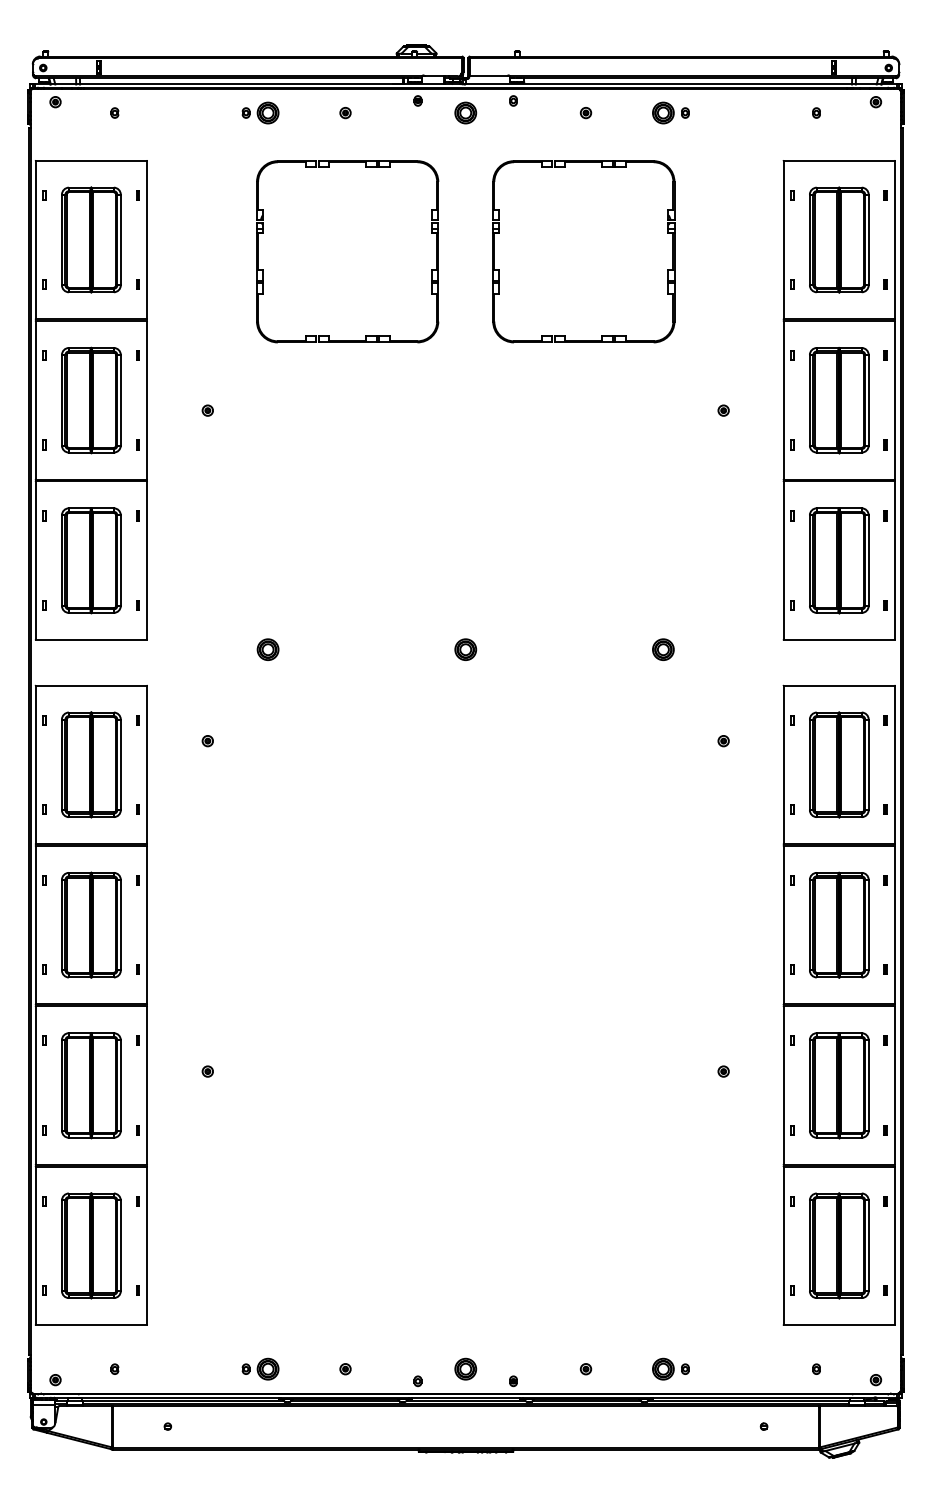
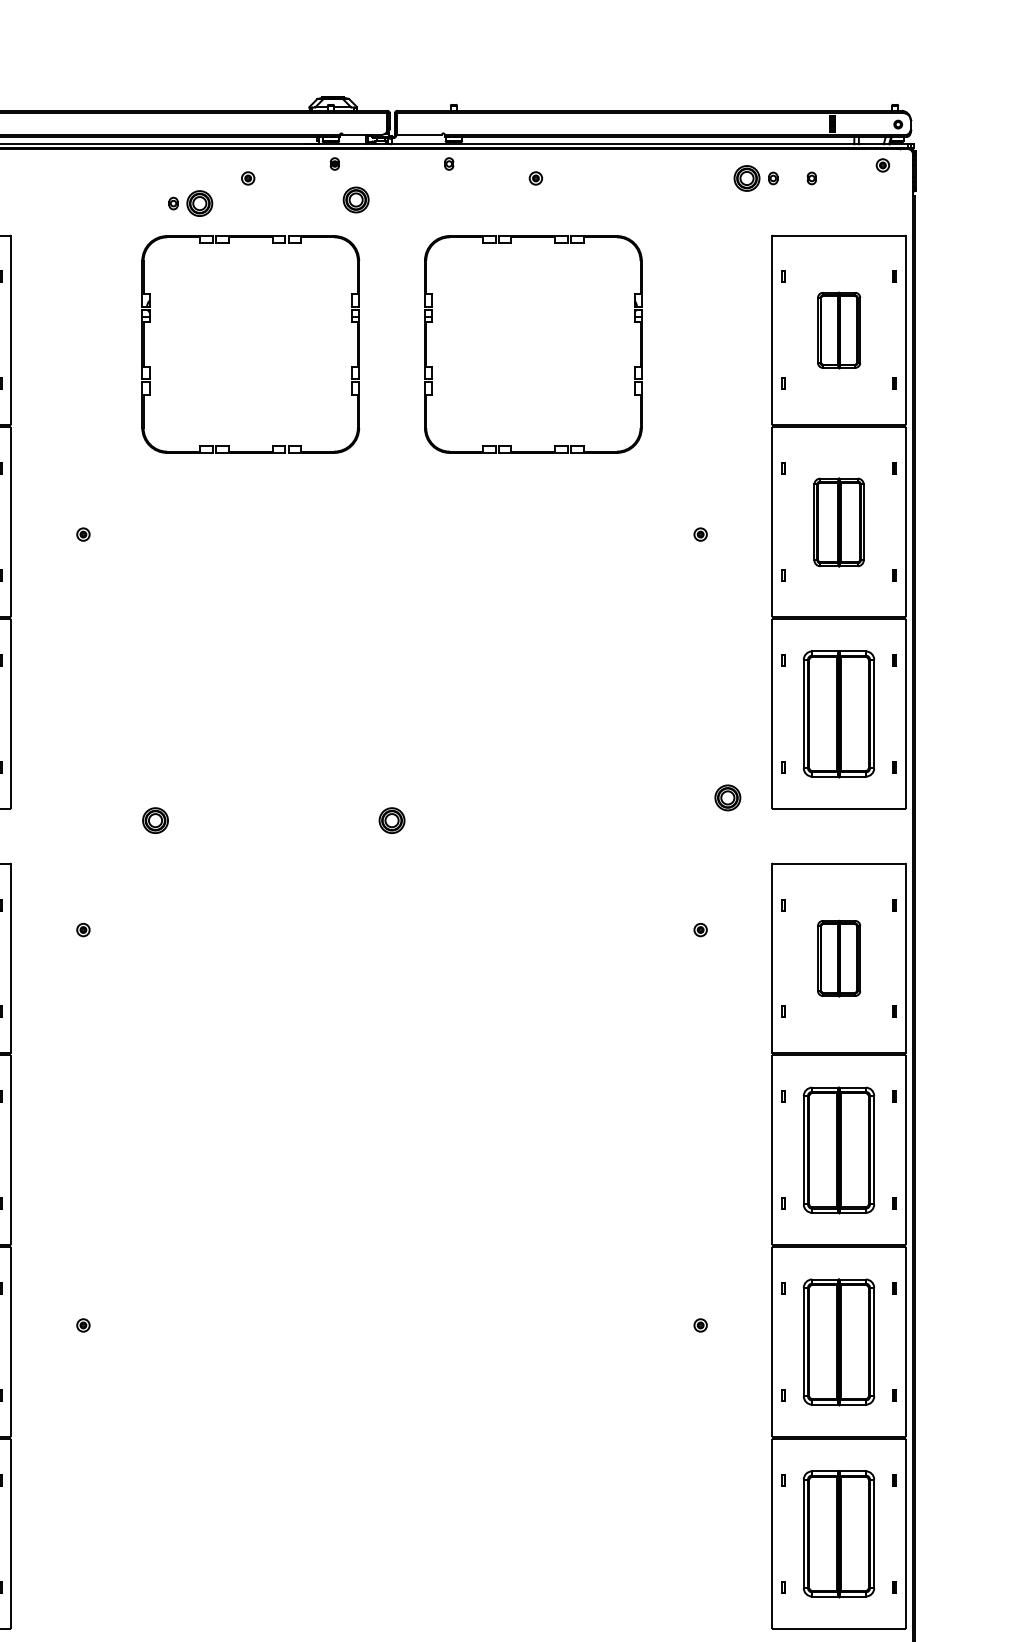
part: (260, 112) -> (190, 202), moved
part: (465, 112) -> (355, 199), moved
part: (670, 112) -> (755, 177), moved
part: (839, 239) -> (839, 329), size x0.6
part: (839, 400) -> (839, 522), size x0.7
part: (663, 649) -> (727, 797), moved
part: (839, 764) -> (839, 957), size x0.6

